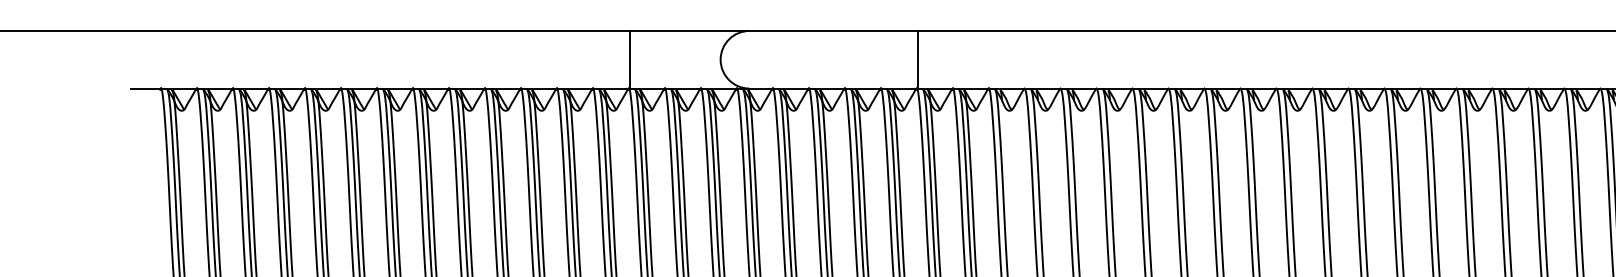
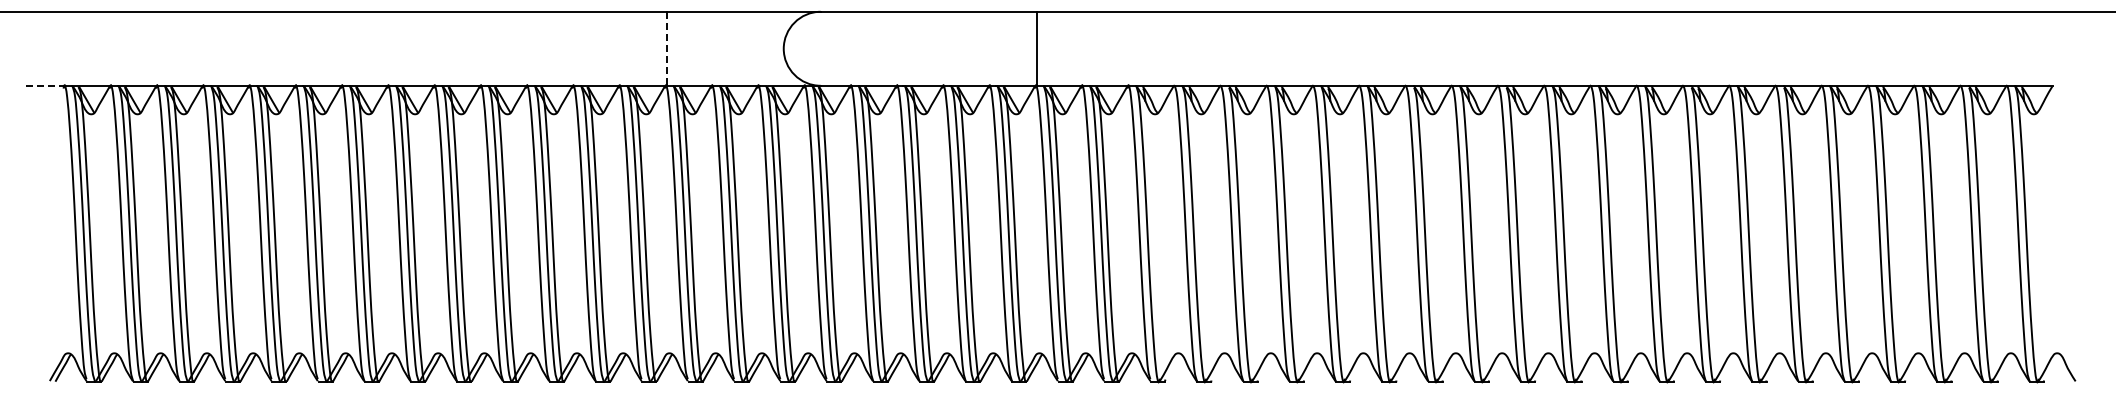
line: (630, 60) -> (667, 49), solid -> dashed
line: (146, 88) -> (45, 85), solid -> dashed

